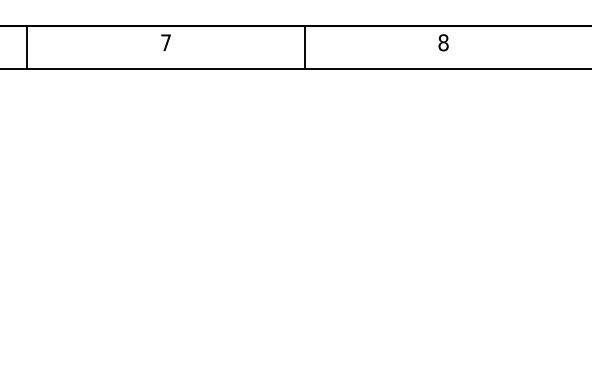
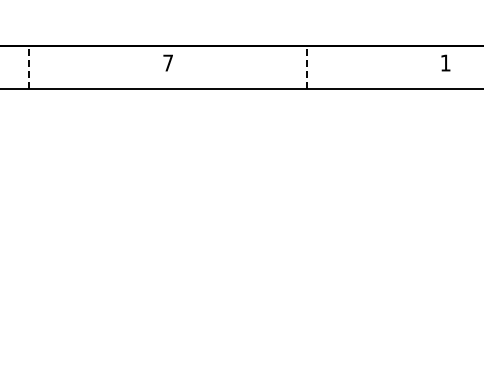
text: (443, 42) -> (445, 62), 8 -> 1
line: (27, 46) -> (29, 66), solid -> dashed
line: (304, 46) -> (306, 66), solid -> dashed

